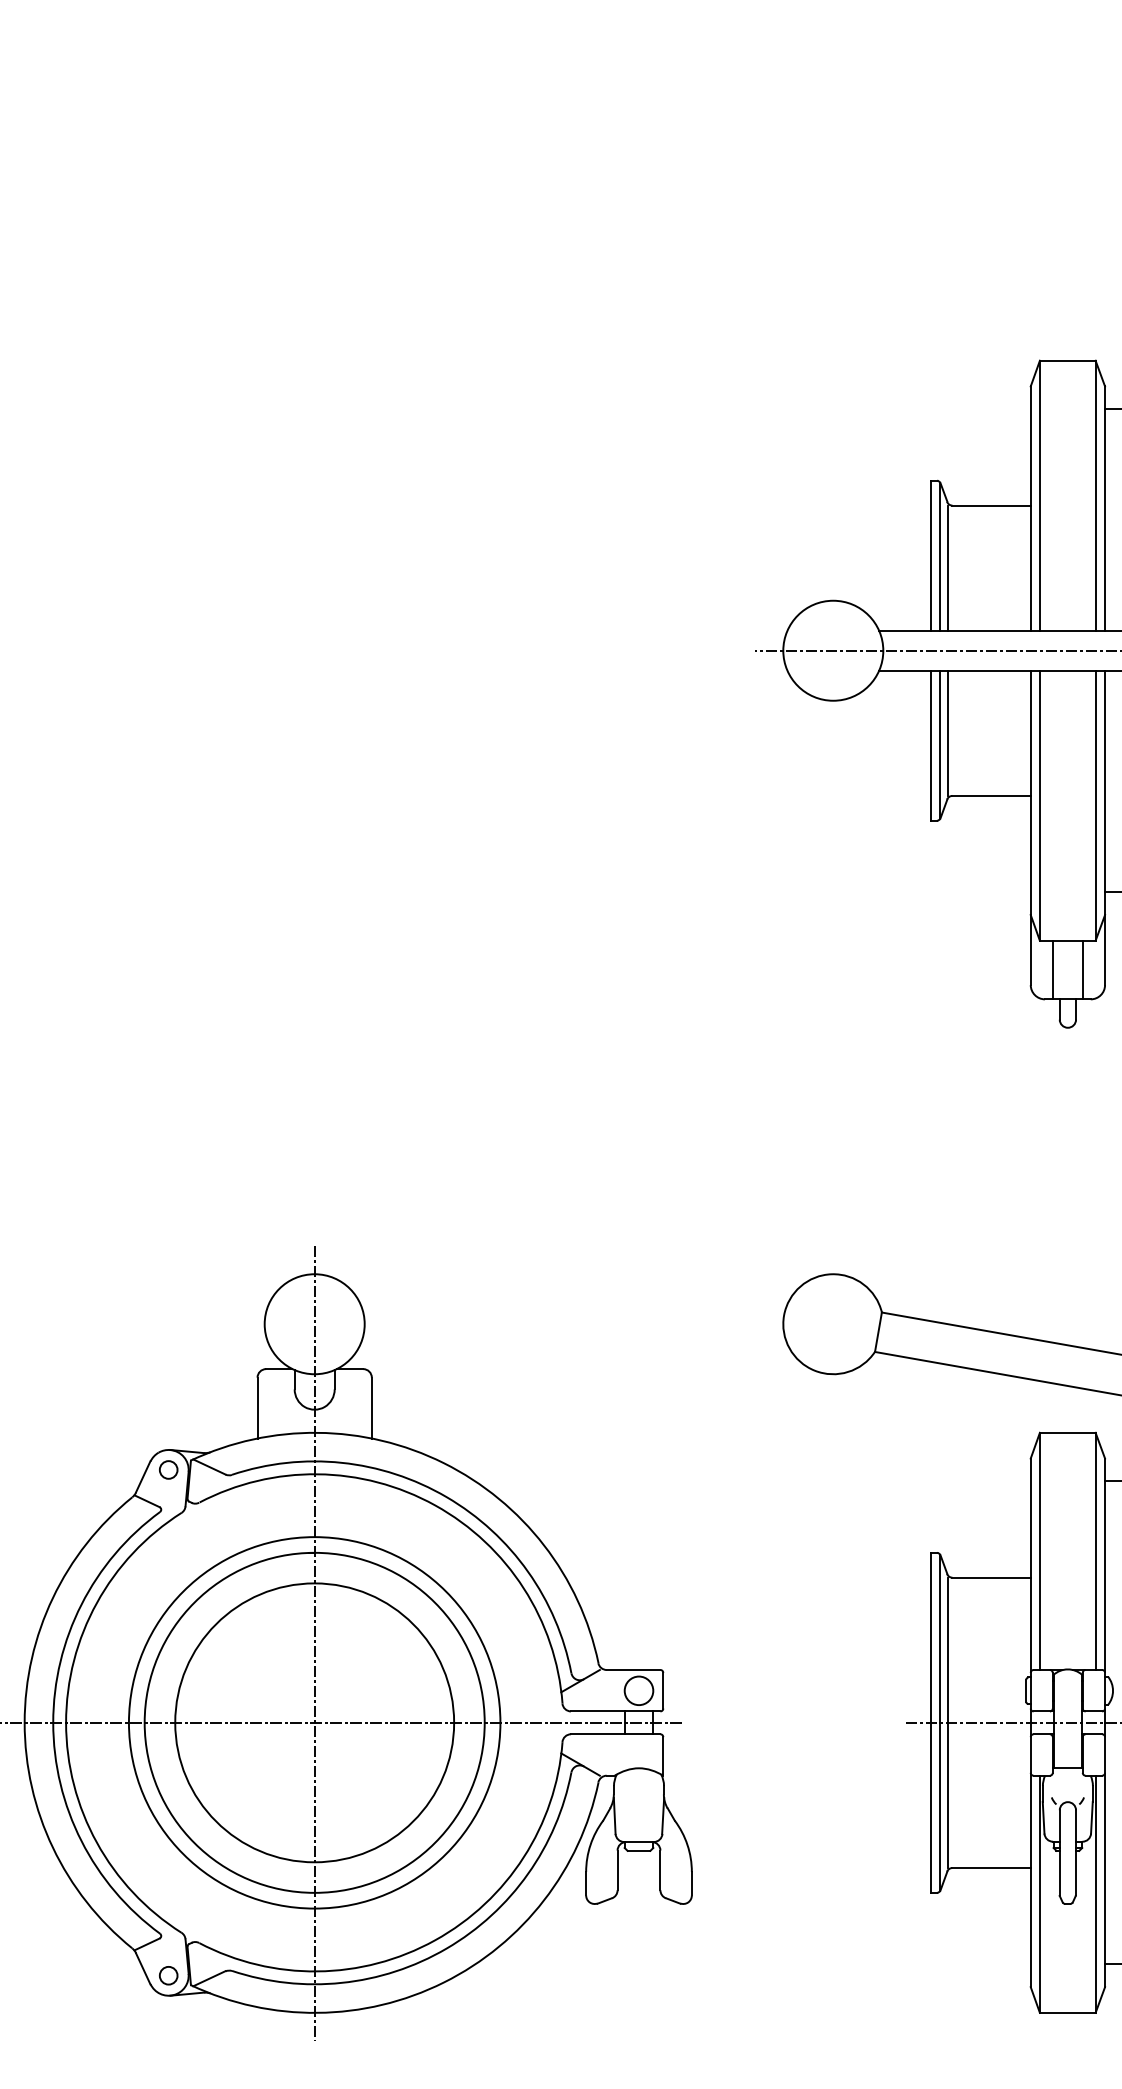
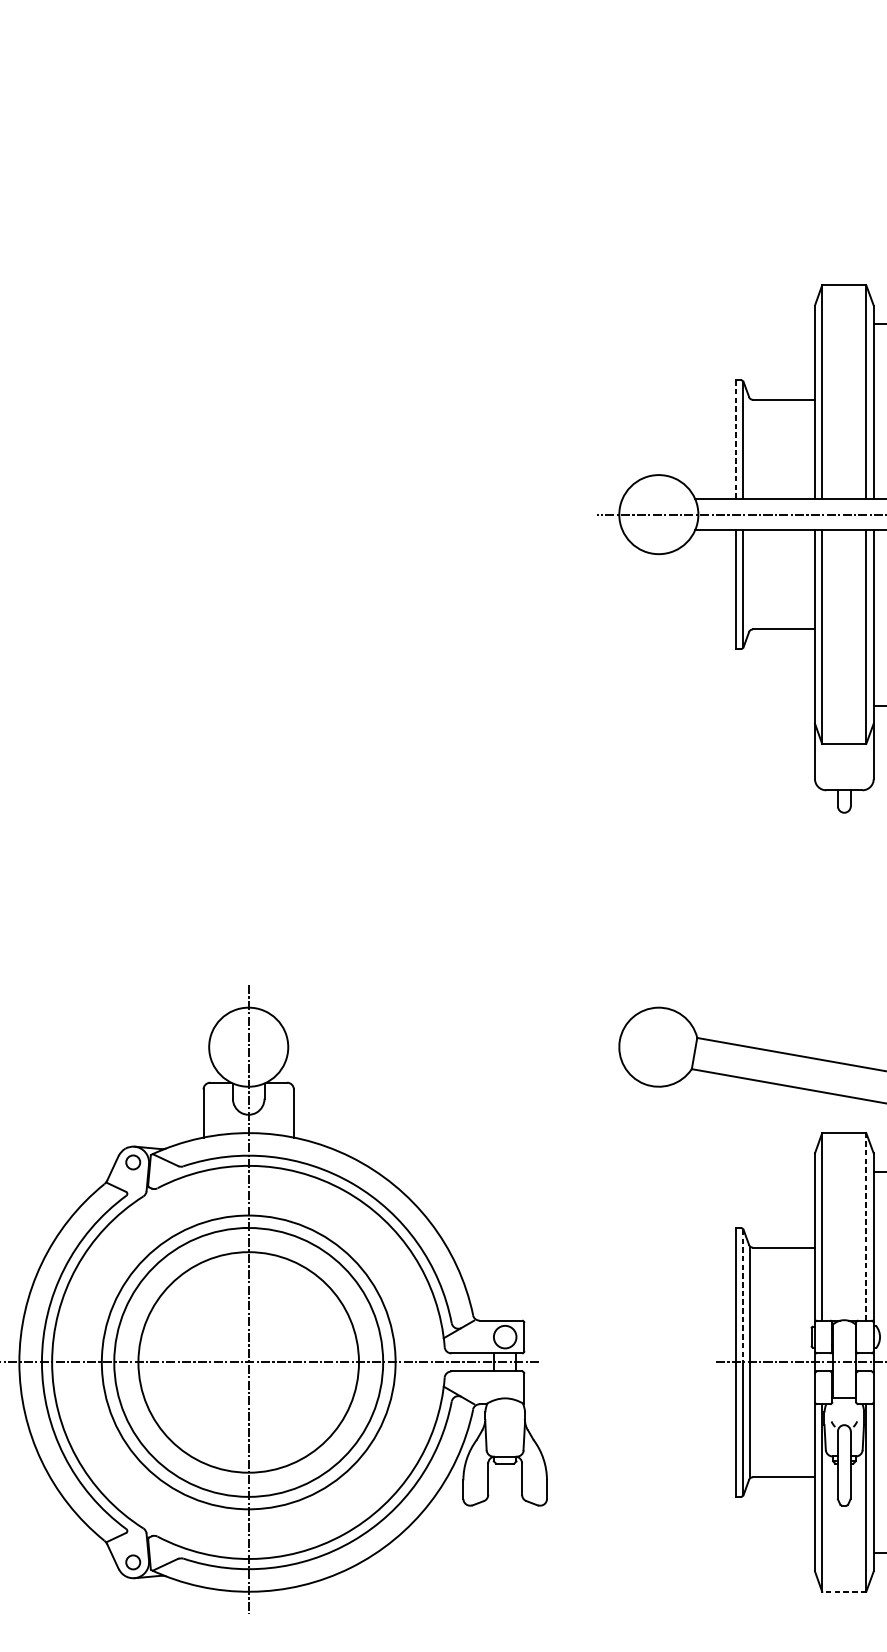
line: (931, 555) -> (736, 439), solid -> dashed
line: (948, 567) -> (749, 448), removed
line: (948, 732) -> (749, 579), removed
line: (1052, 969) -> (832, 766), removed
line: (1082, 969) -> (855, 766), removed
line: (1095, 1551) -> (866, 1226), solid -> dashed
line: (939, 1638) -> (742, 1295), solid -> dashed
line: (1067, 2012) -> (844, 1591), solid -> dashed

